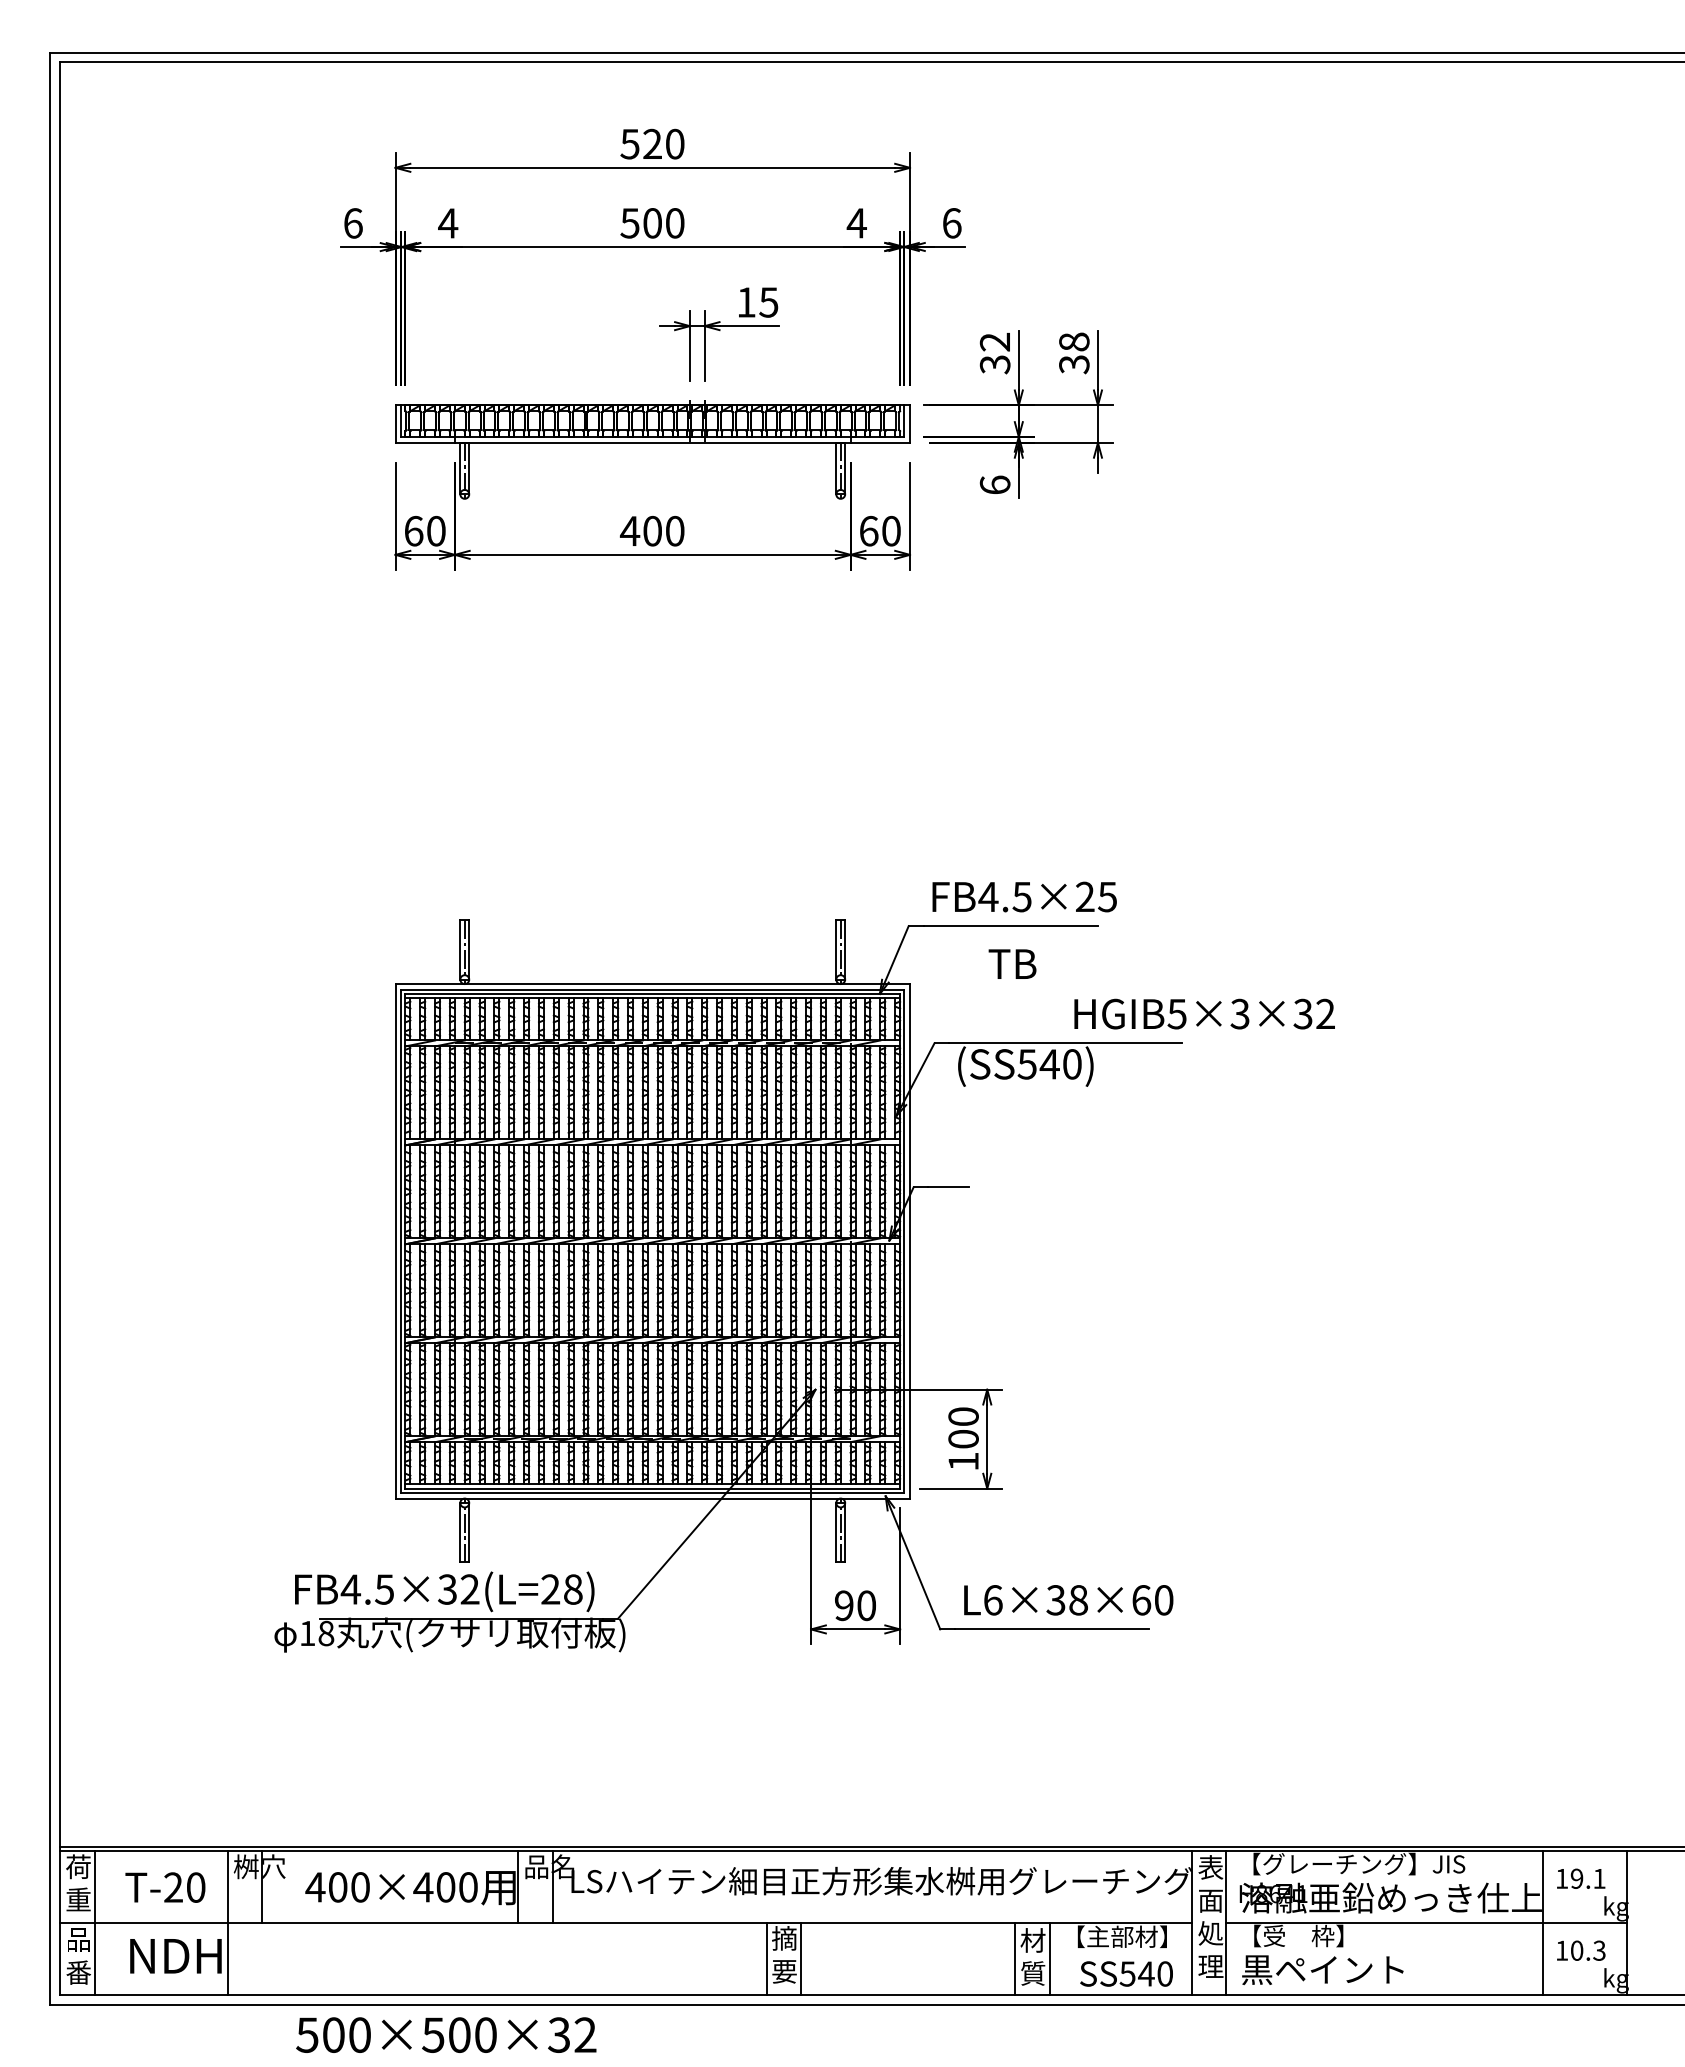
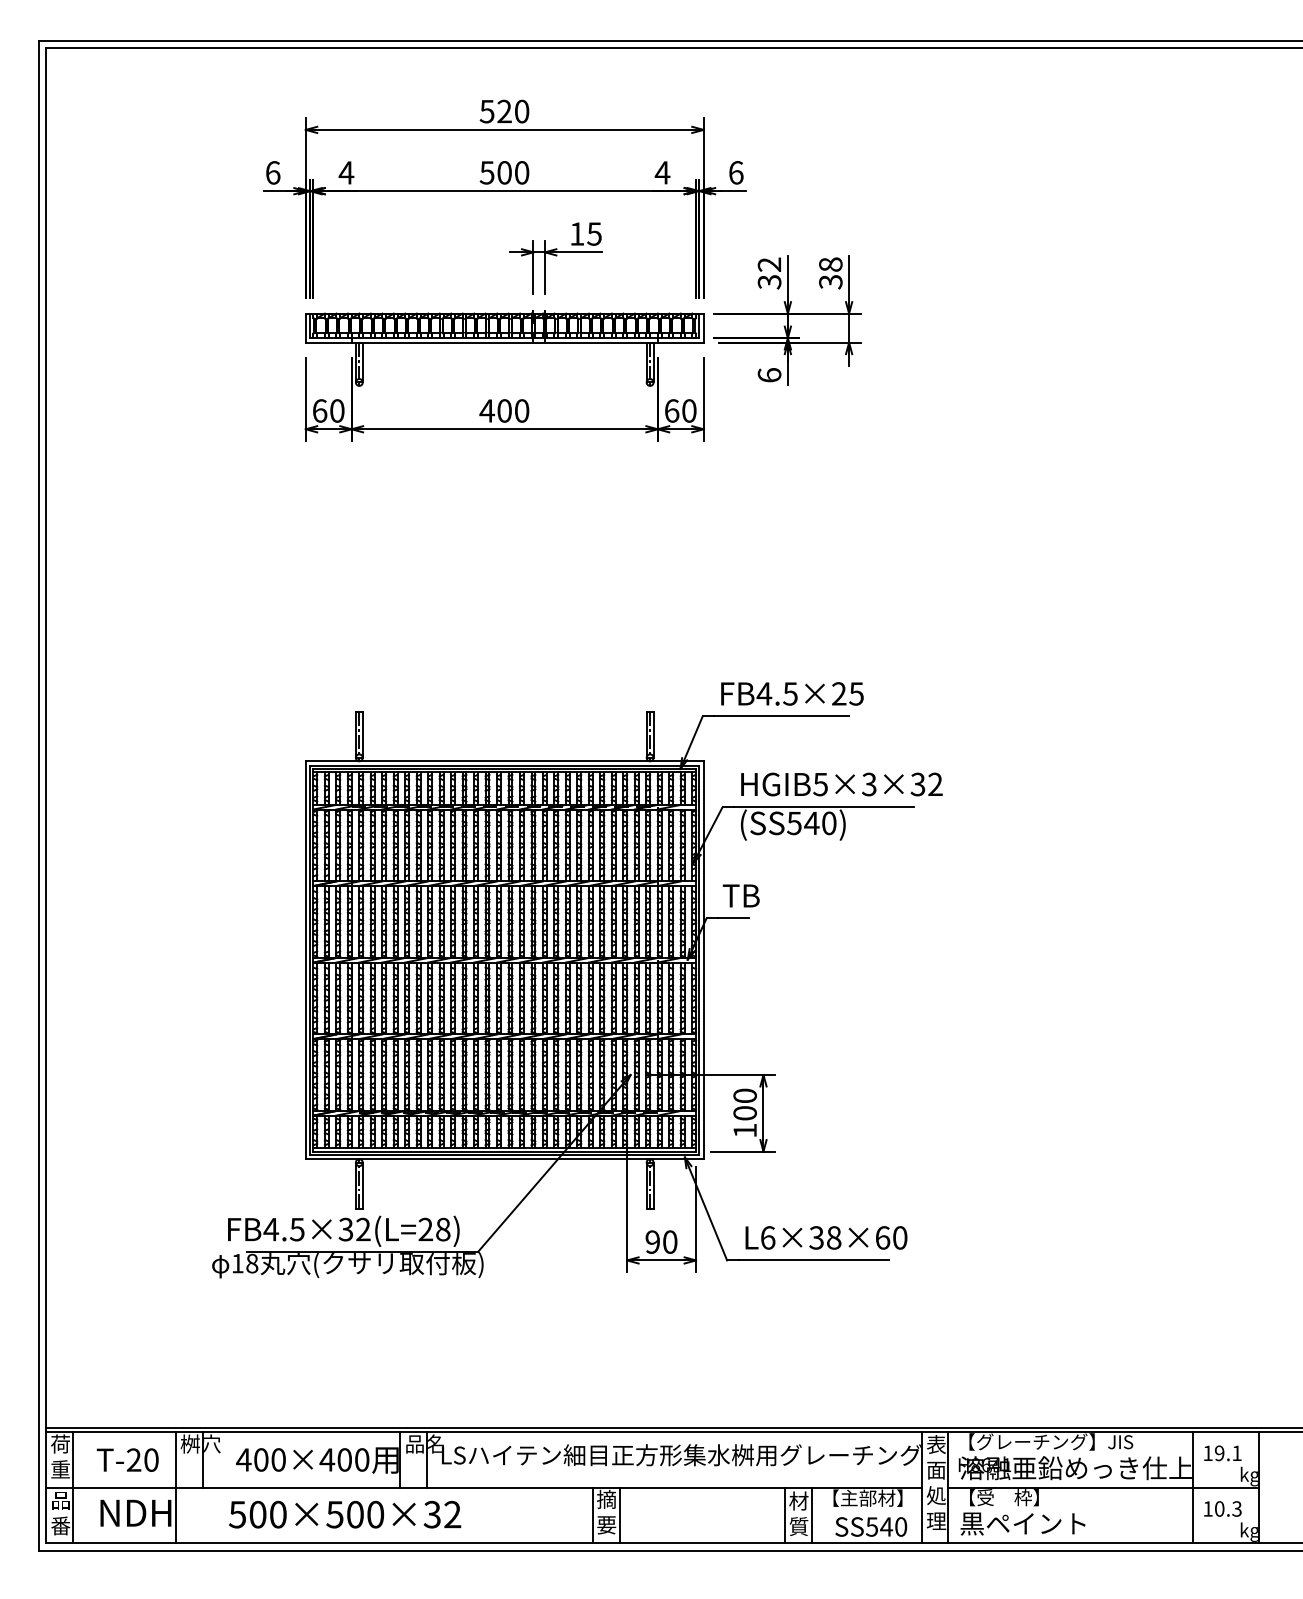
text: (1012, 963) -> (741, 895), moved
text: (1204, 1013) -> (841, 784), moved
text: (446, 2034) -> (345, 1514), moved

